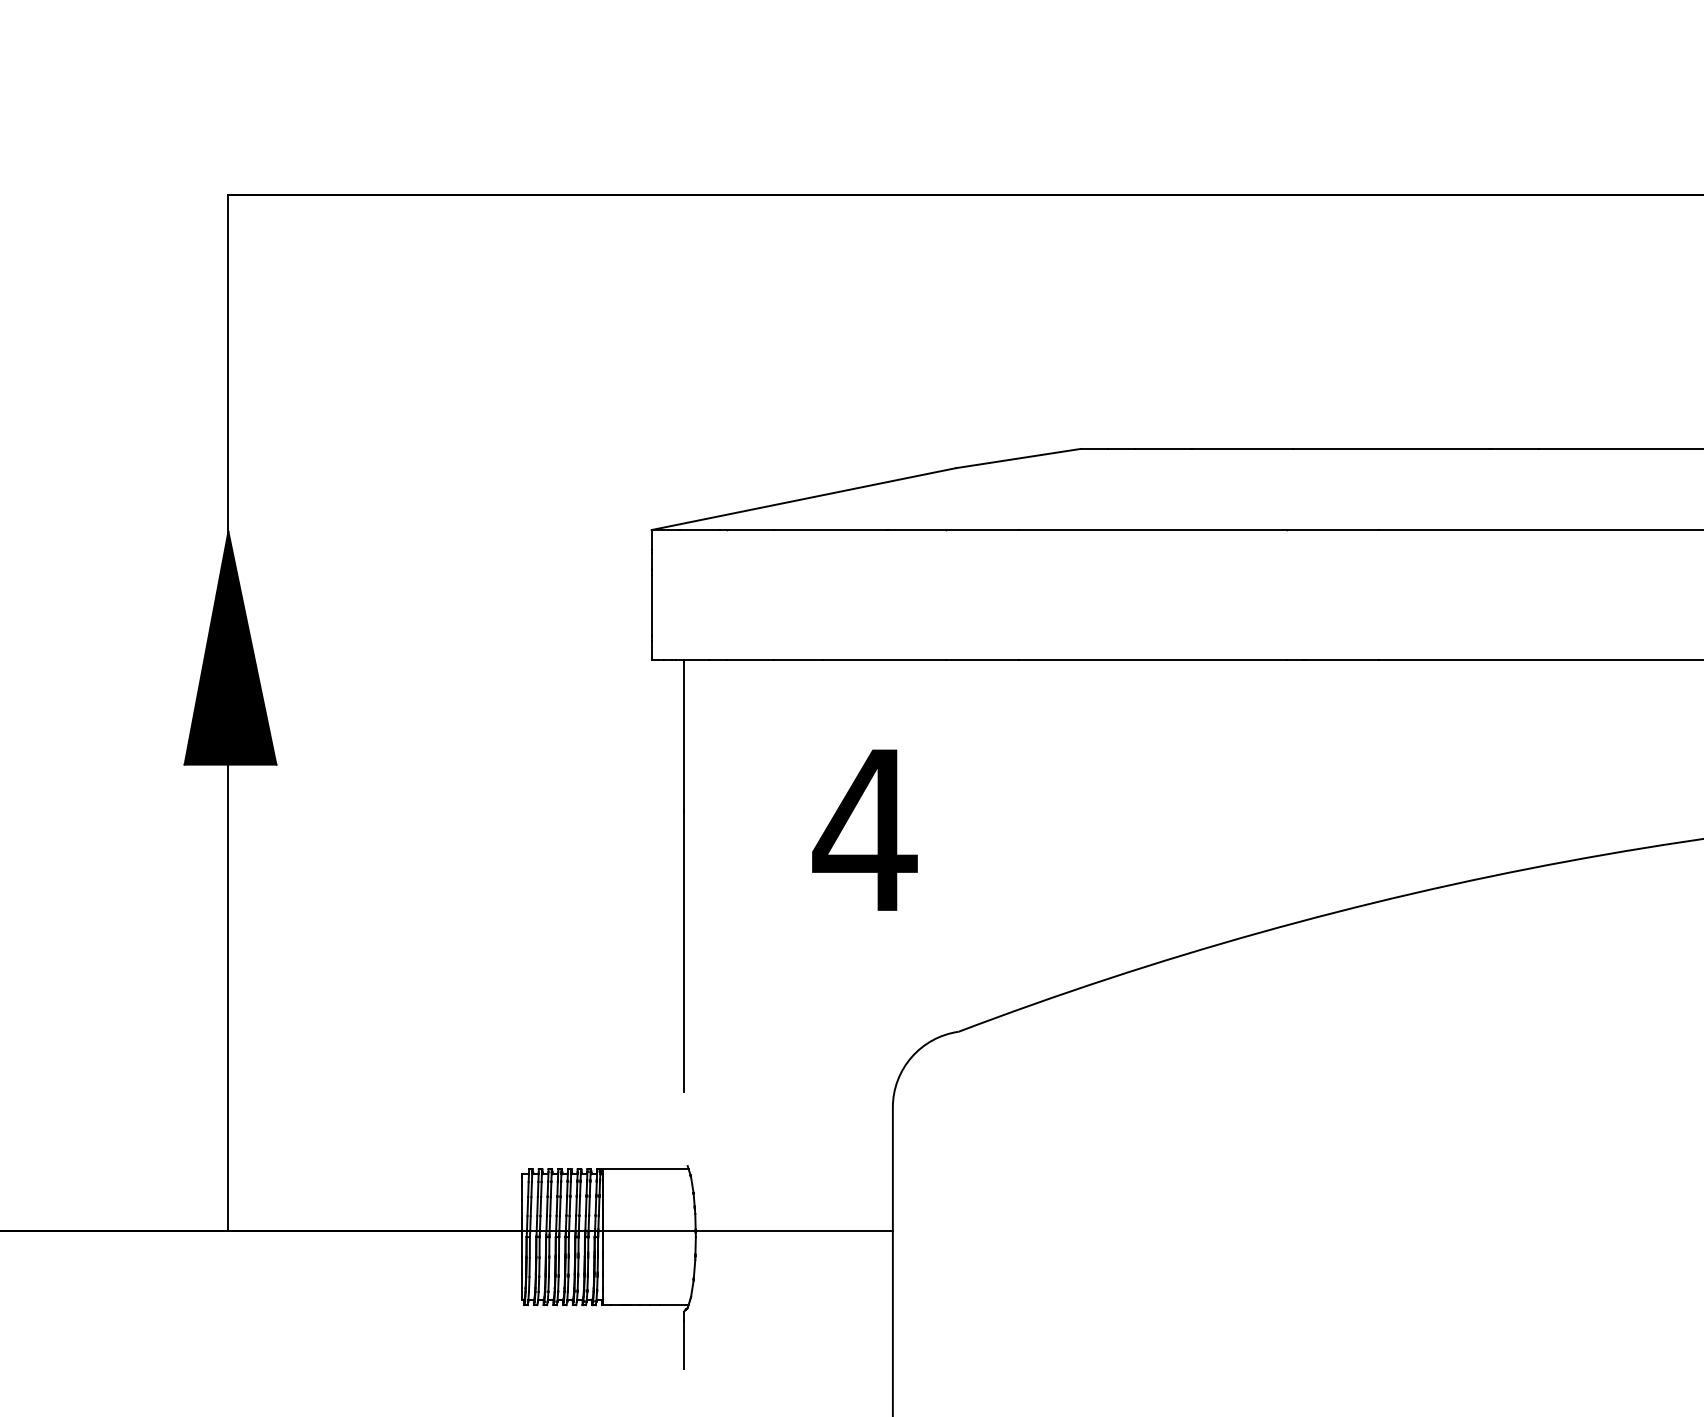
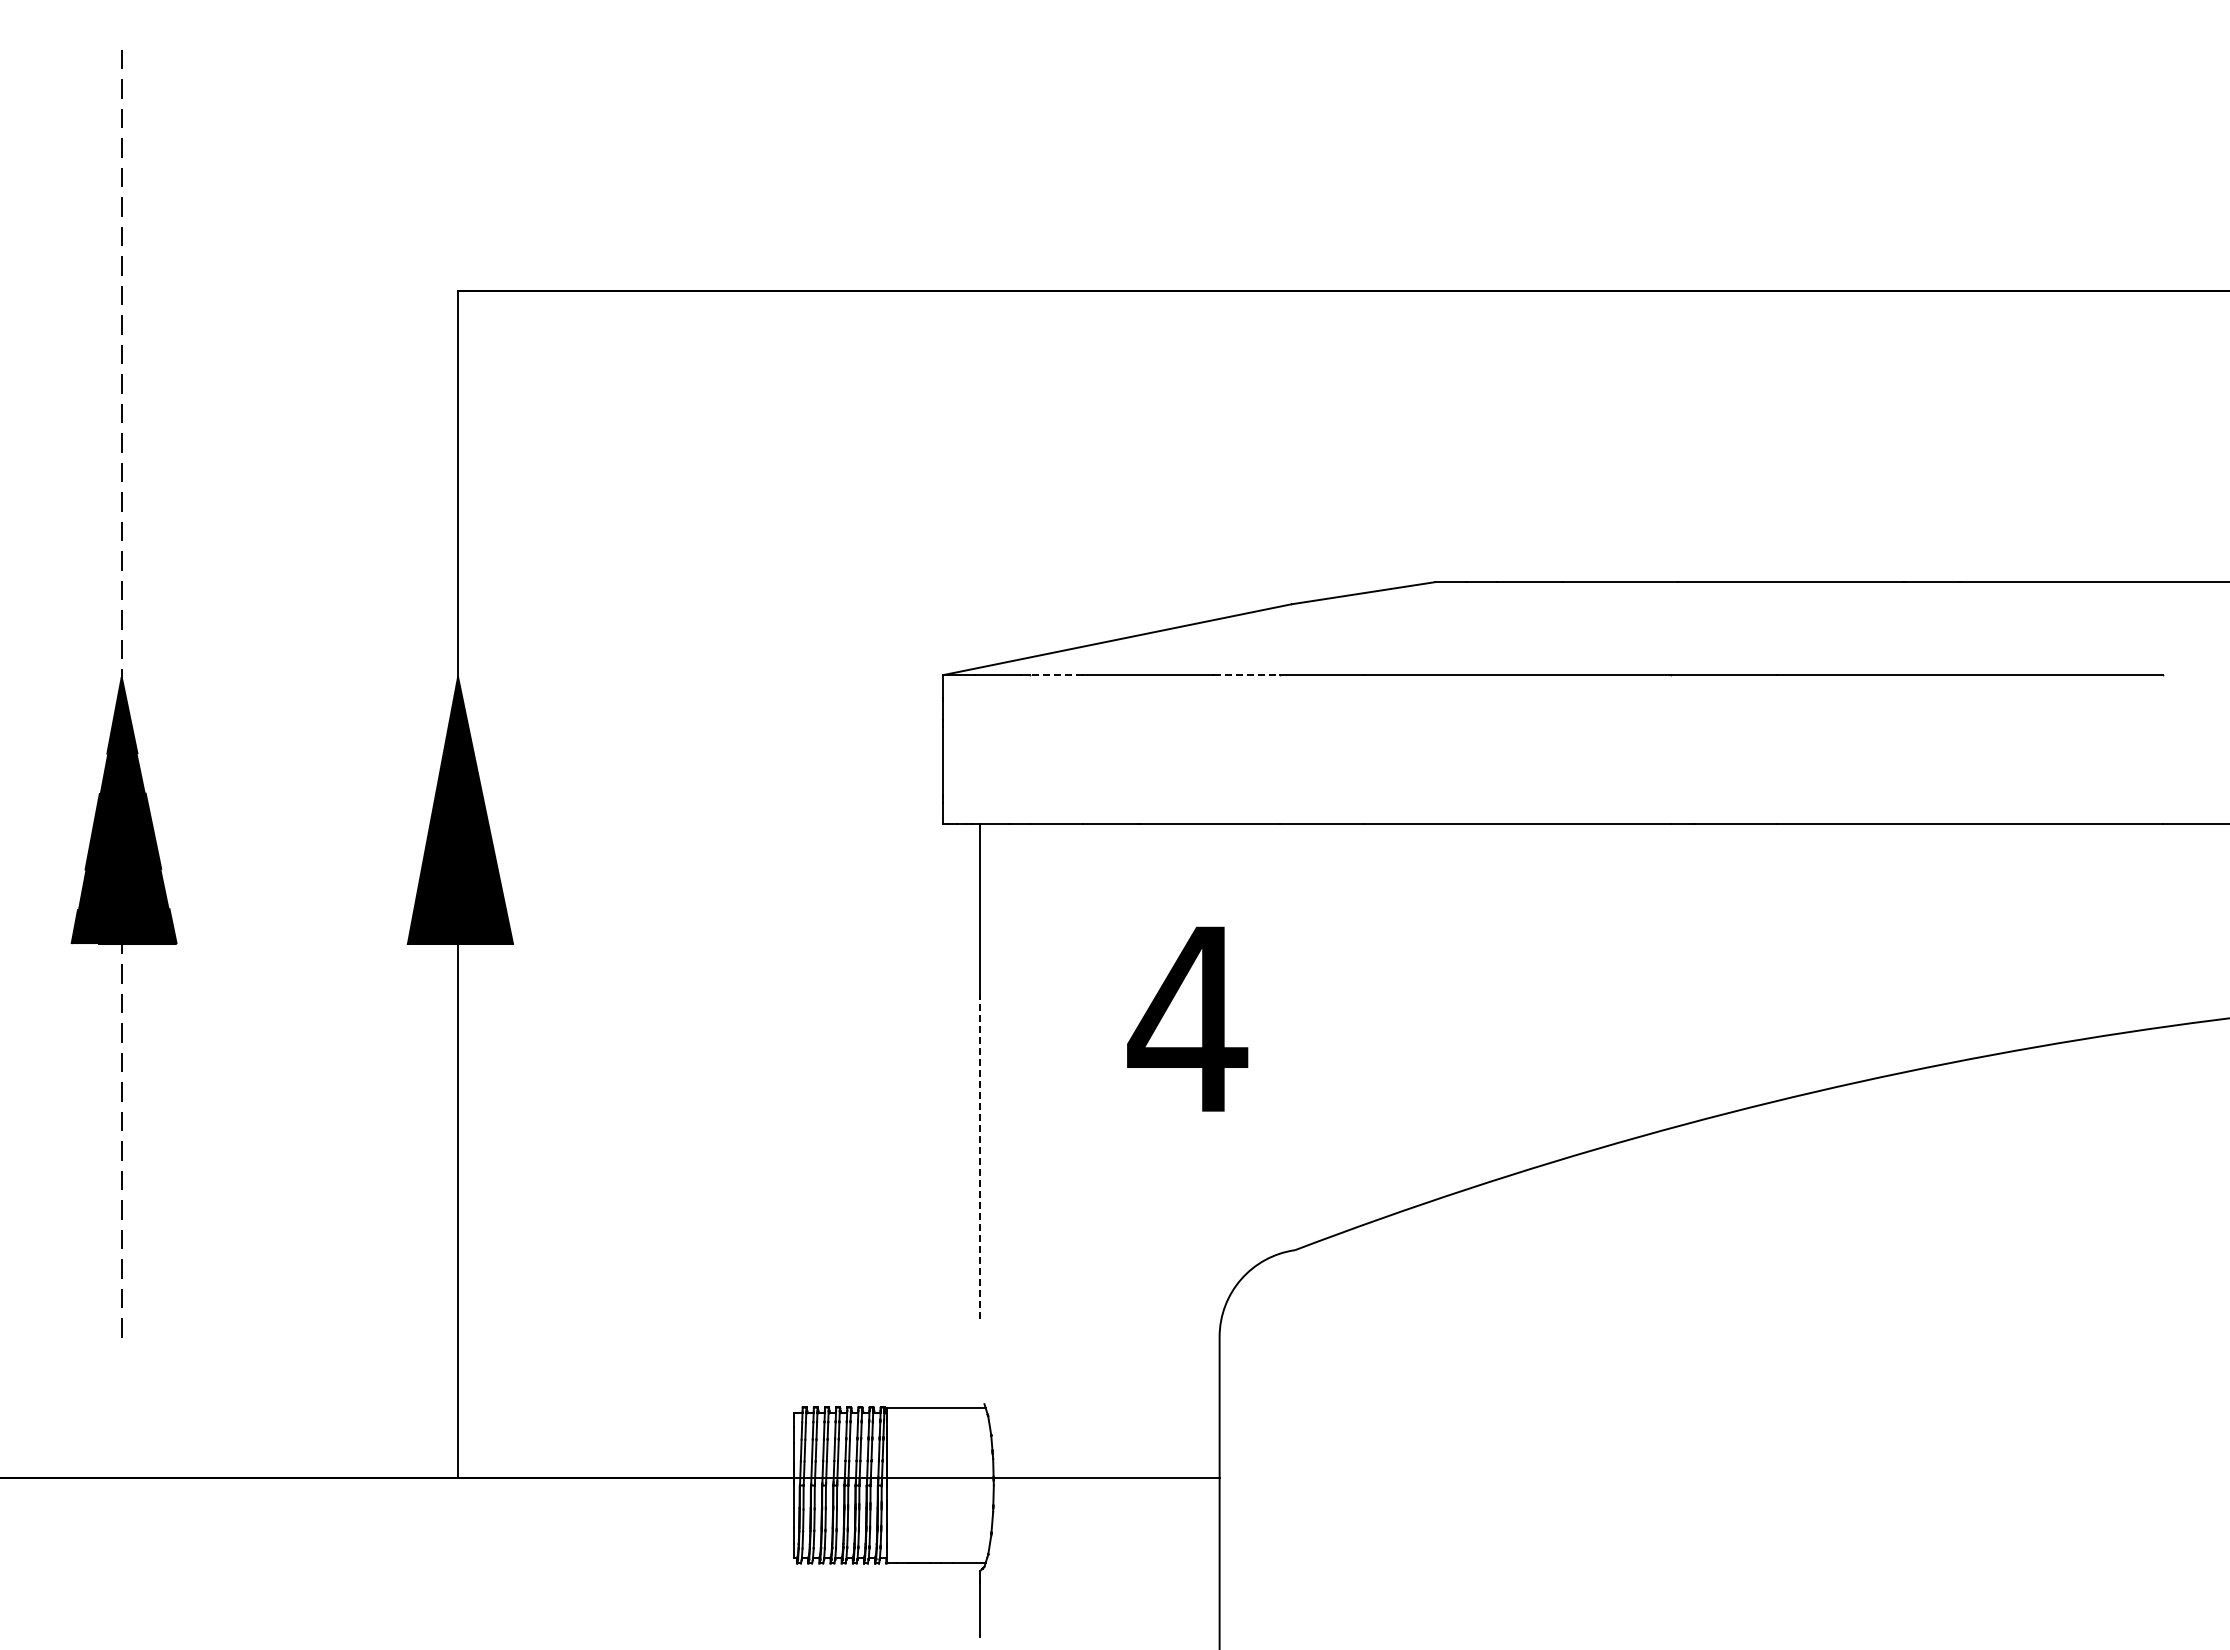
line: (750, 530) -> (1056, 675), solid -> dashed
line: (917, 530) -> (1247, 675), solid -> dashed
line: (684, 951) -> (980, 1158), solid -> dashed

